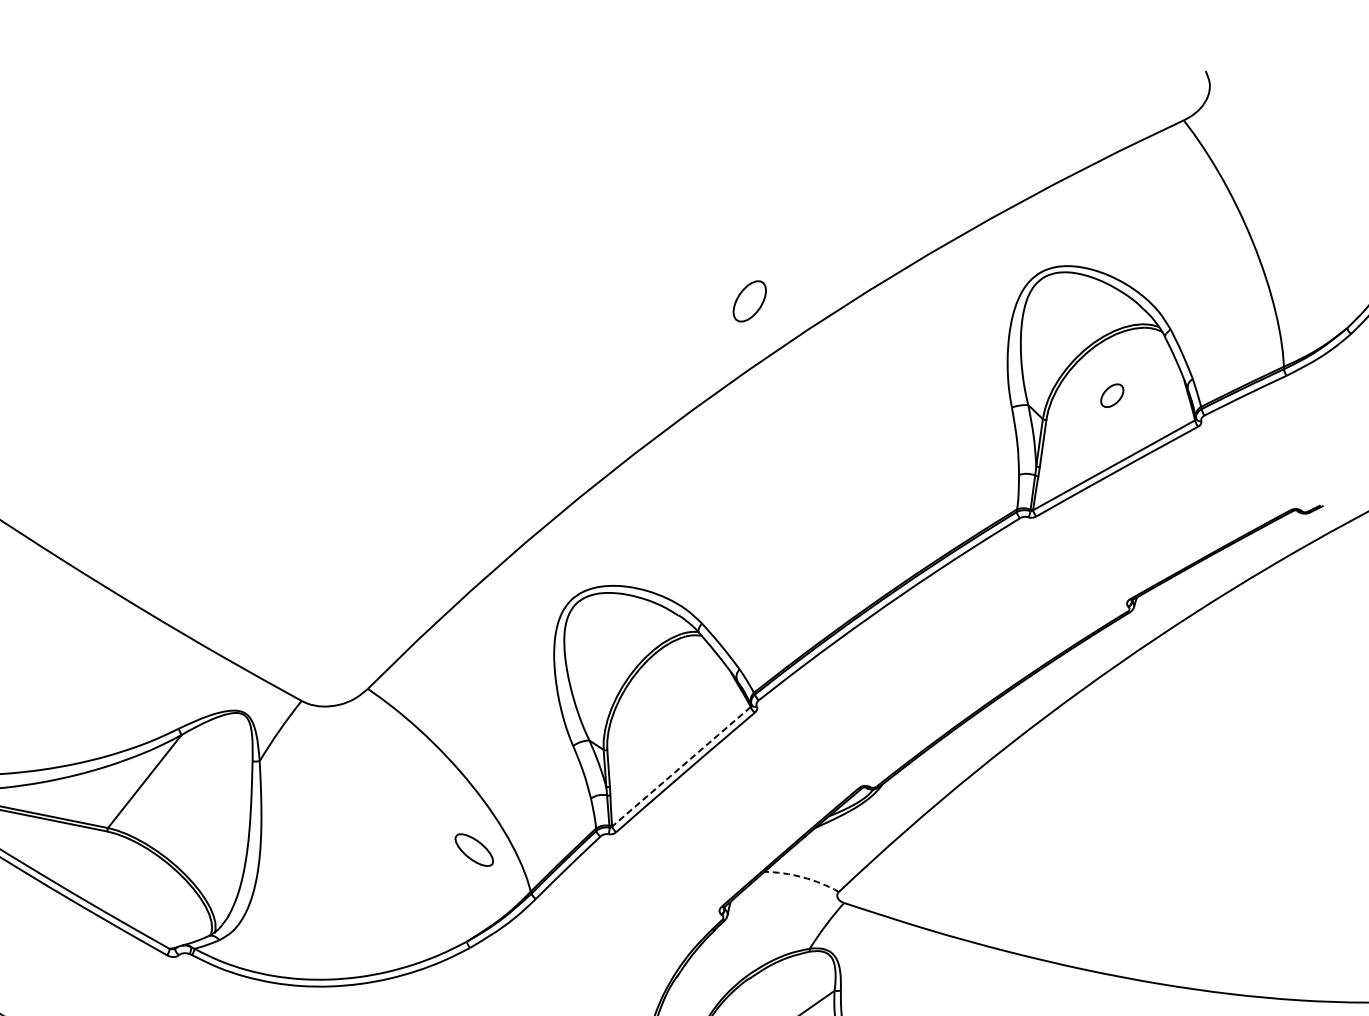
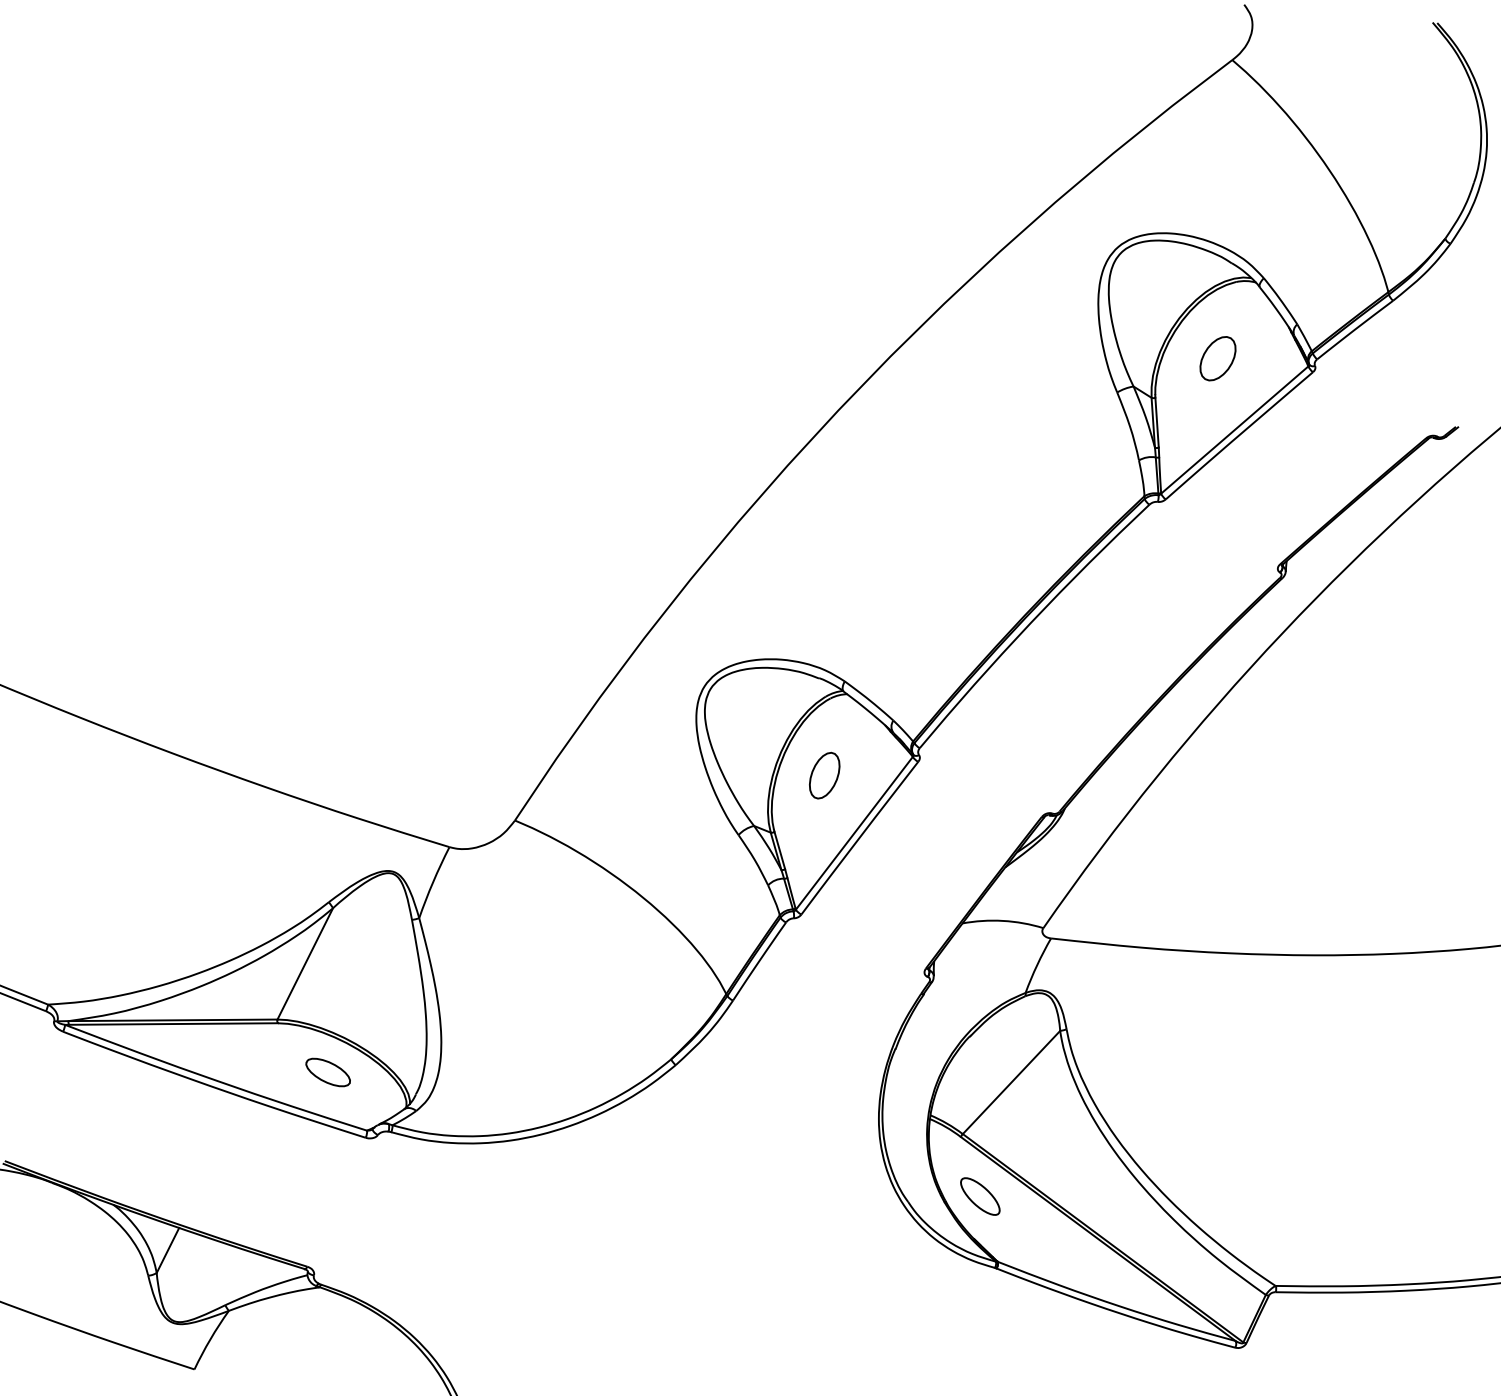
part: (749, 301) -> (824, 775), moved
part: (1111, 395) -> (1217, 358), size x1.67
line: (681, 767) -> (854, 833), dashed -> solid
part: (473, 849) -> (327, 1072), moved
arc: (802, 876) -> (1002, 920), dashed -> solid

